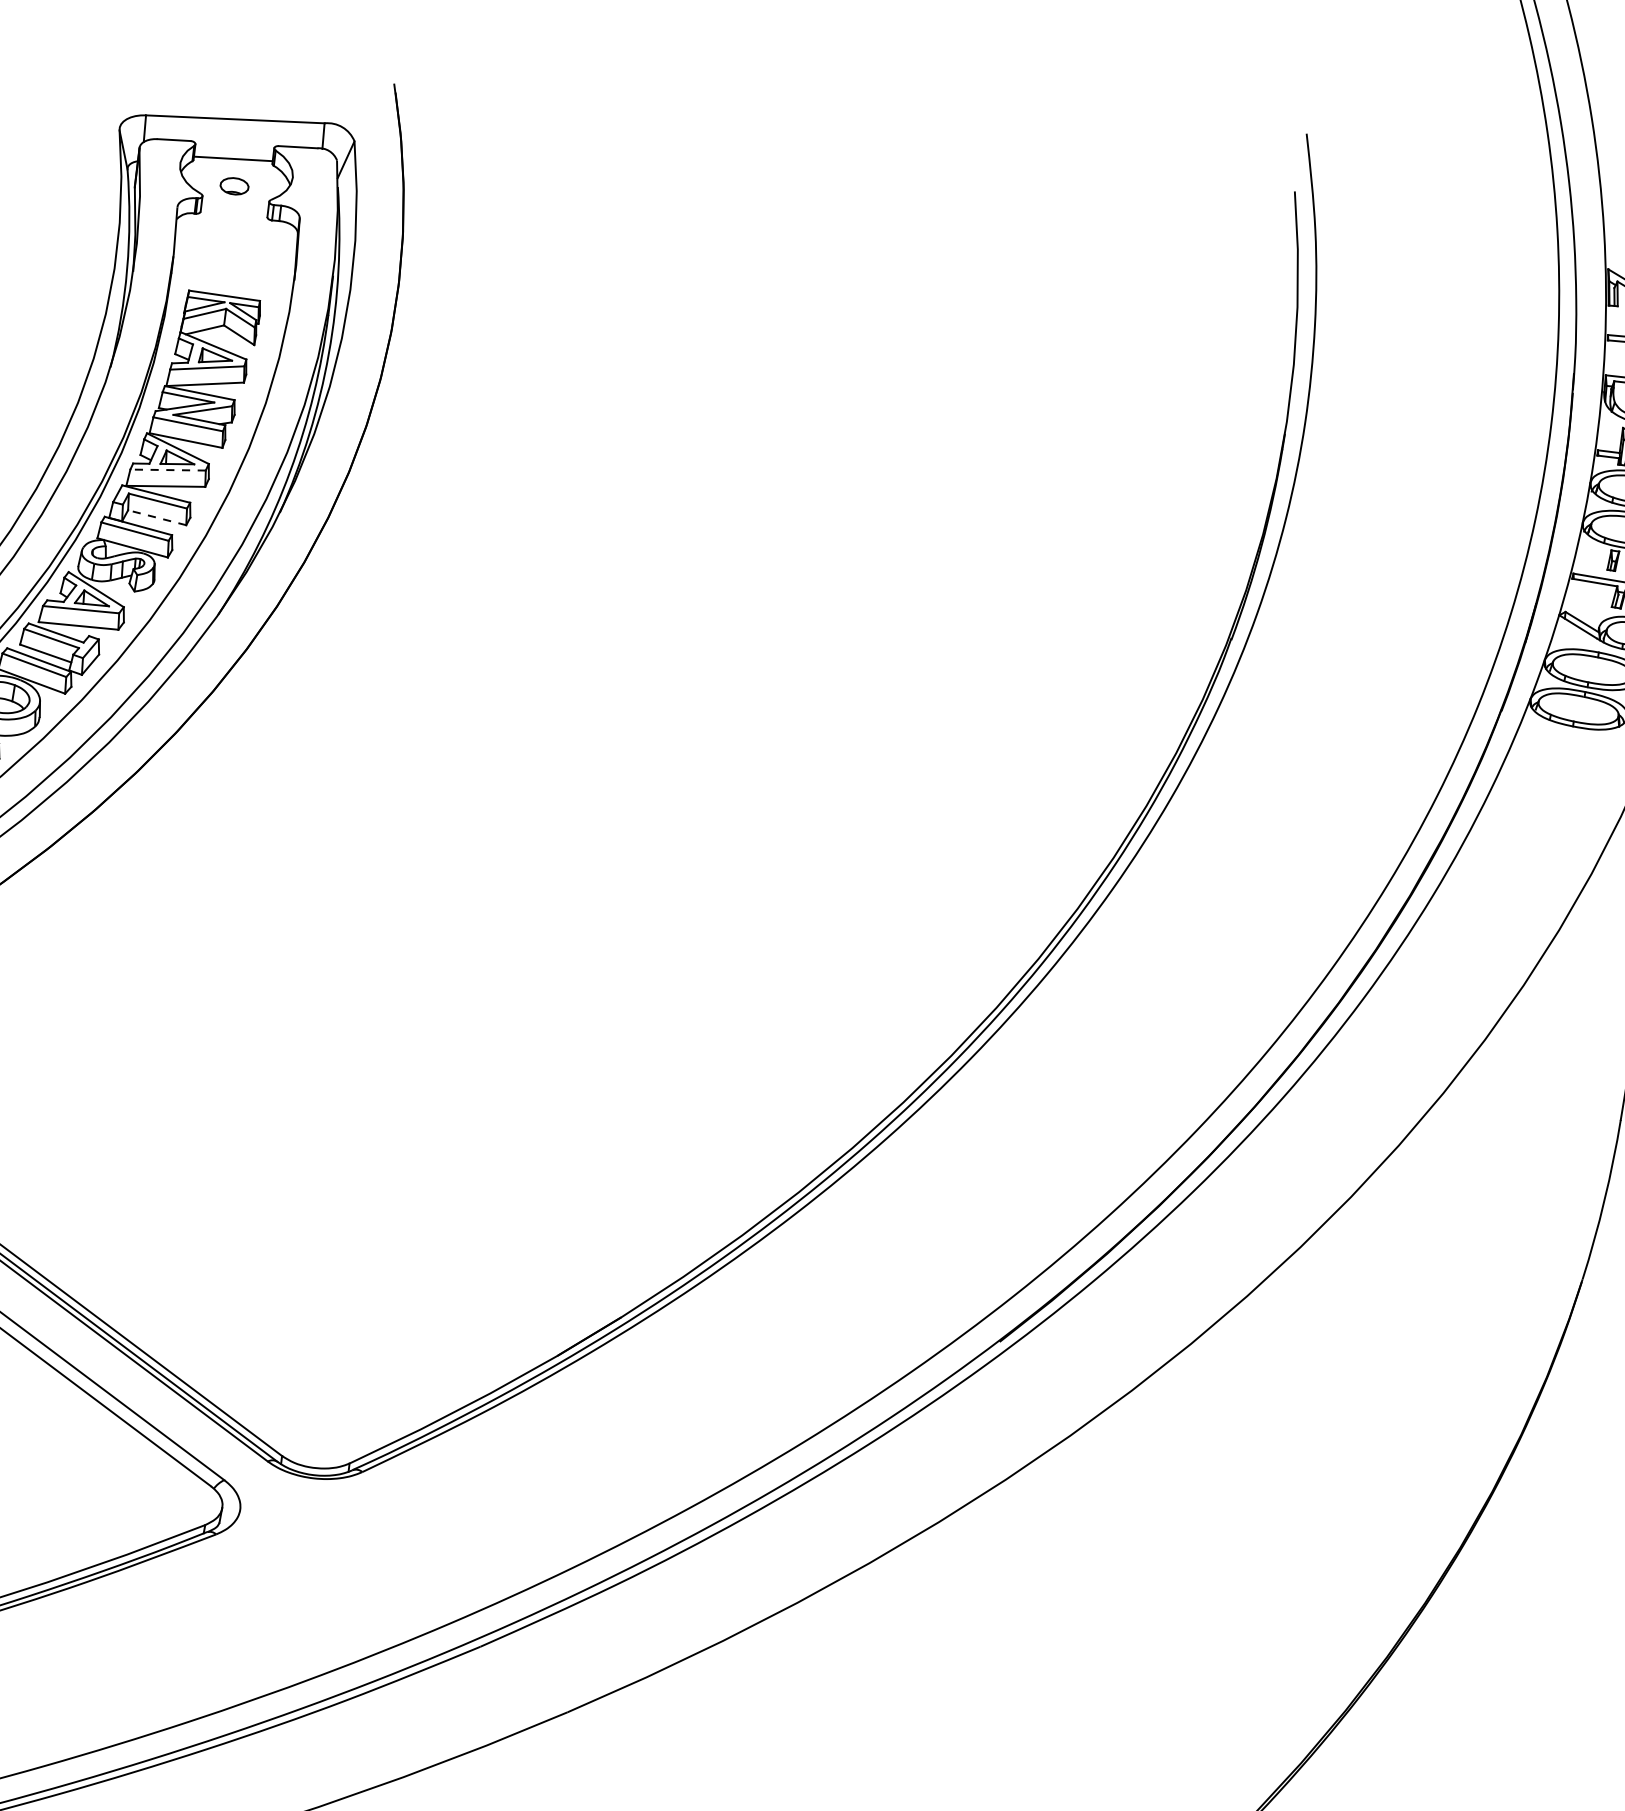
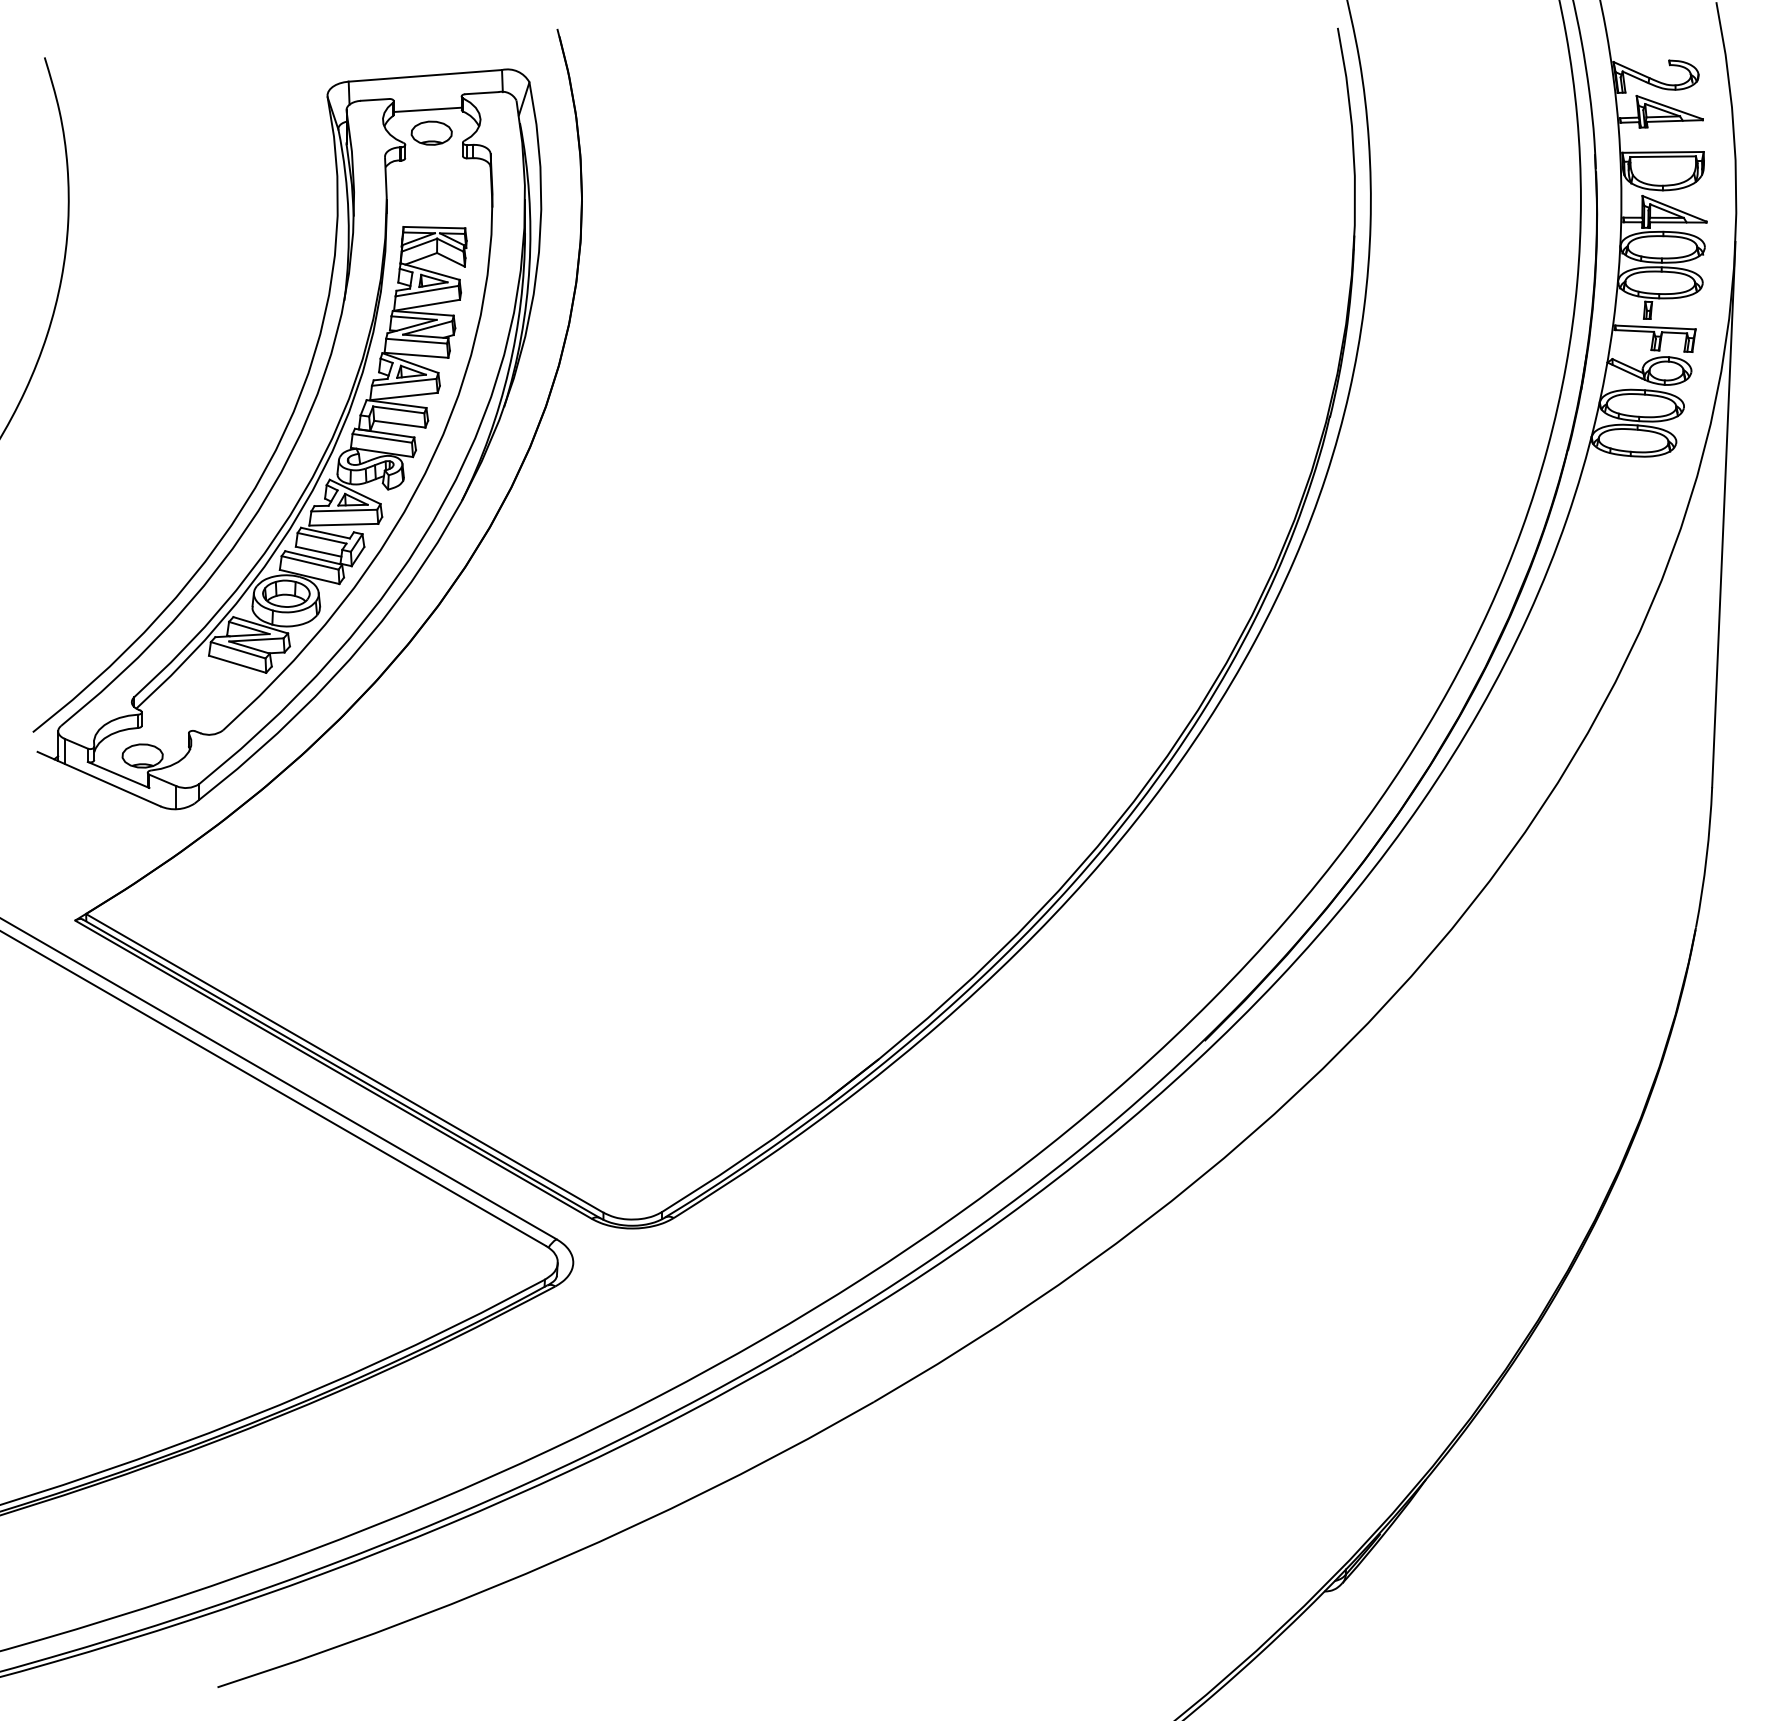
part: (234, 185) -> (431, 132), size x1.67
line: (167, 470) -> (403, 382), dashed -> solid
line: (156, 518) -> (399, 424), dashed -> solid

